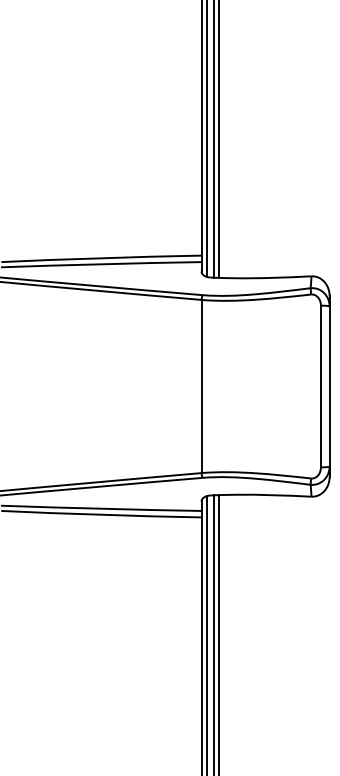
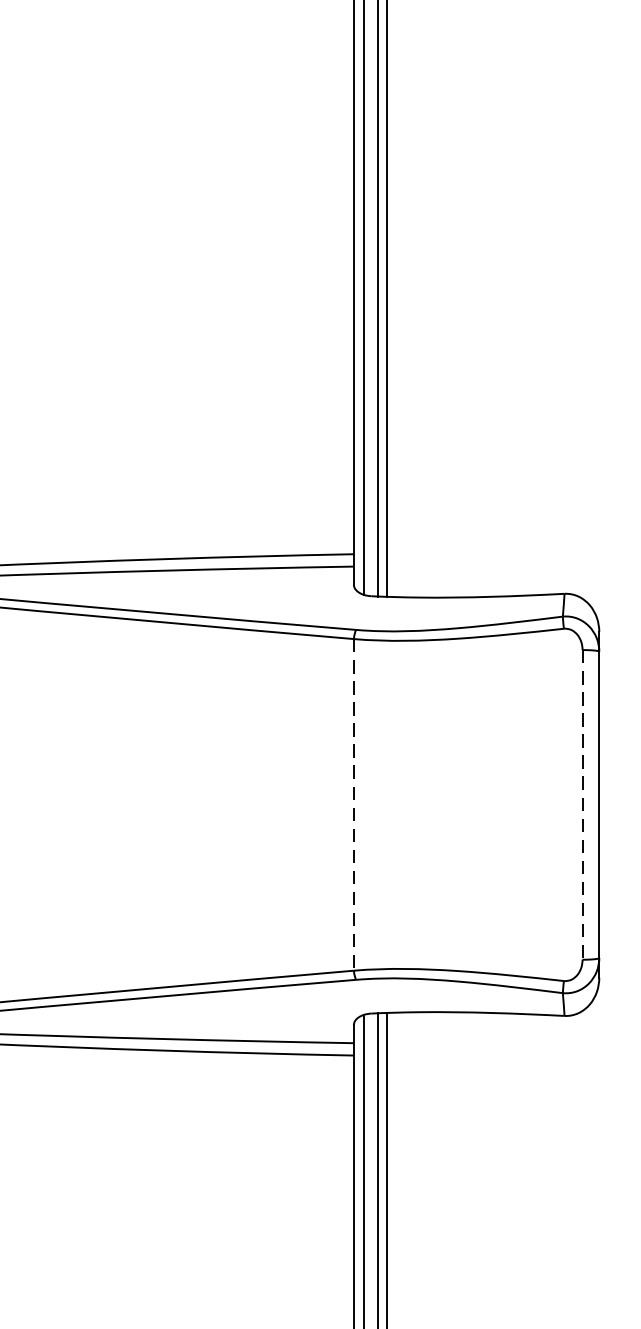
line: (201, 386) -> (353, 804), solid -> dashed
line: (320, 386) -> (581, 804), solid -> dashed

